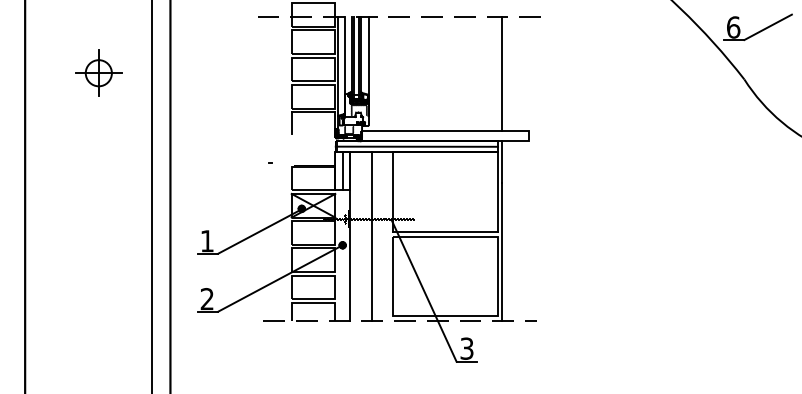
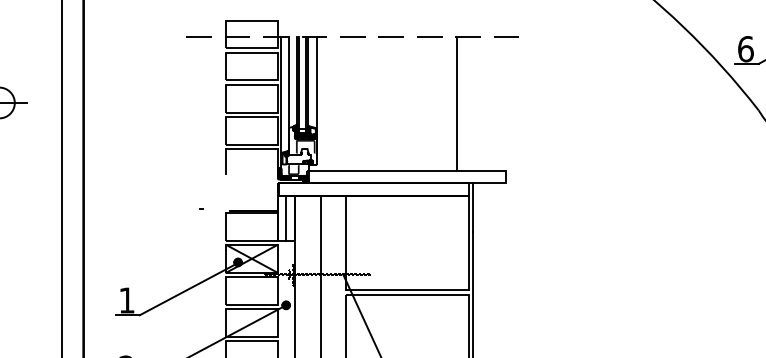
line: (501, 73) -> (456, 103), moved
line: (416, 146) -> (373, 189), removed

